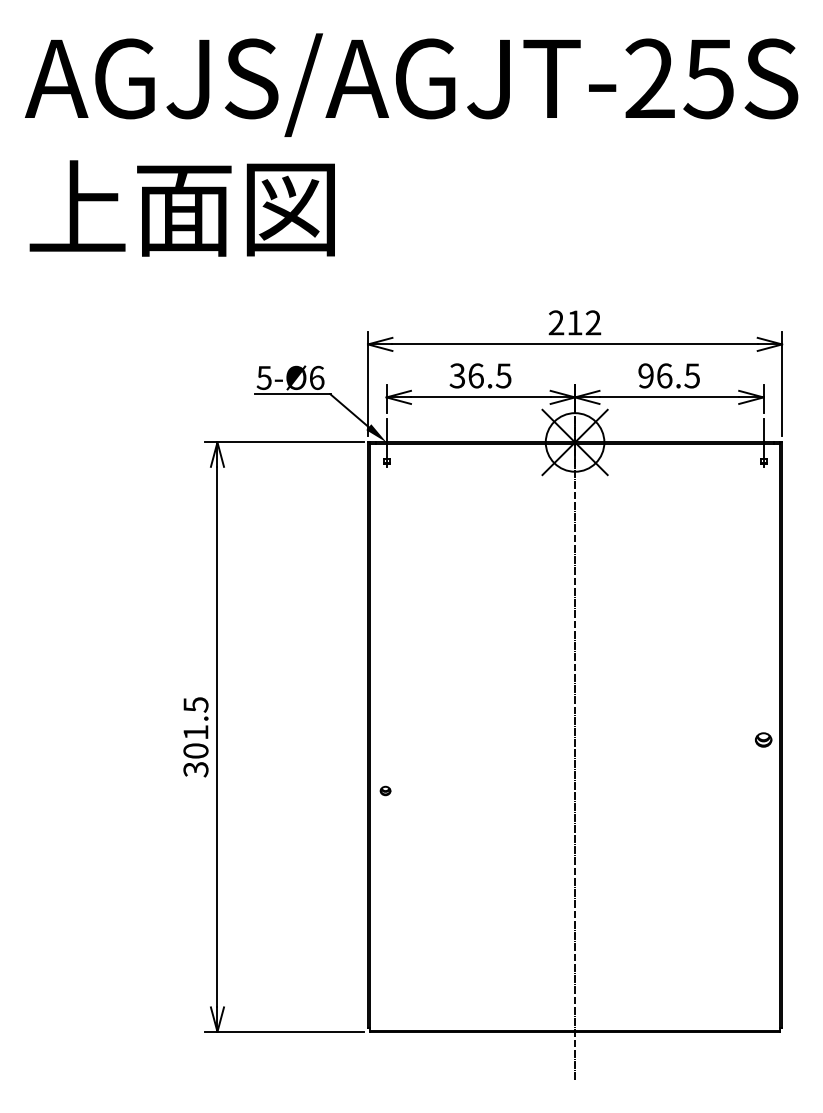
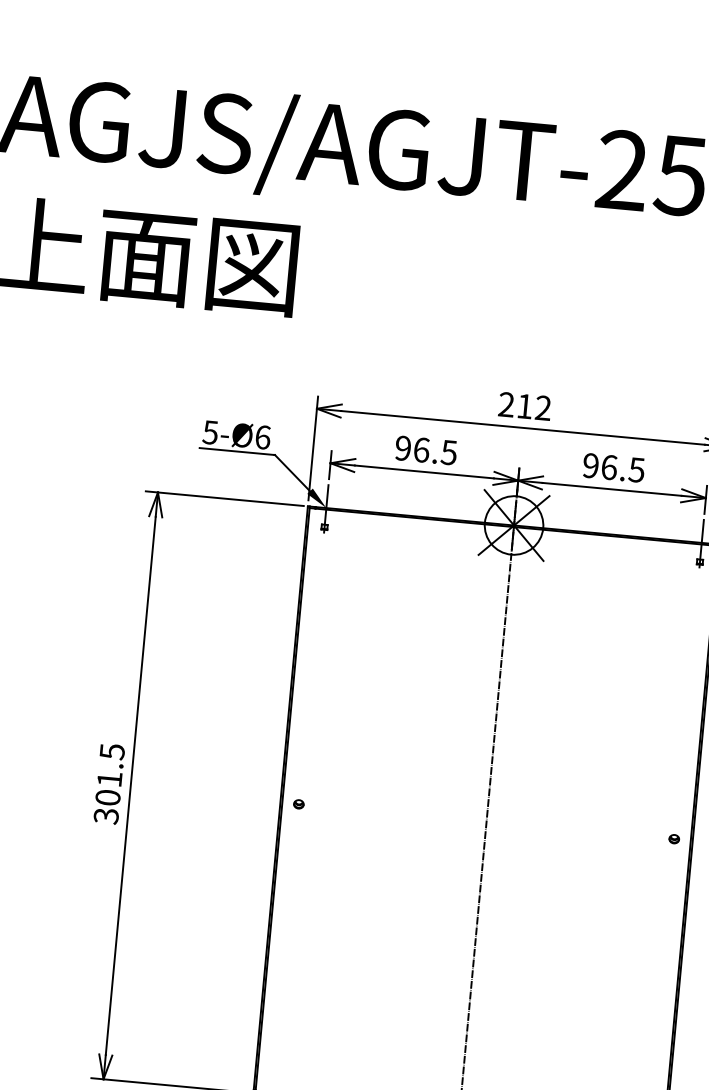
text: (457, 375) -> (403, 447), 36.5 -> 96.5
part: (763, 739) -> (674, 838), size x0.62
part: (385, 790) -> (298, 803), moved

